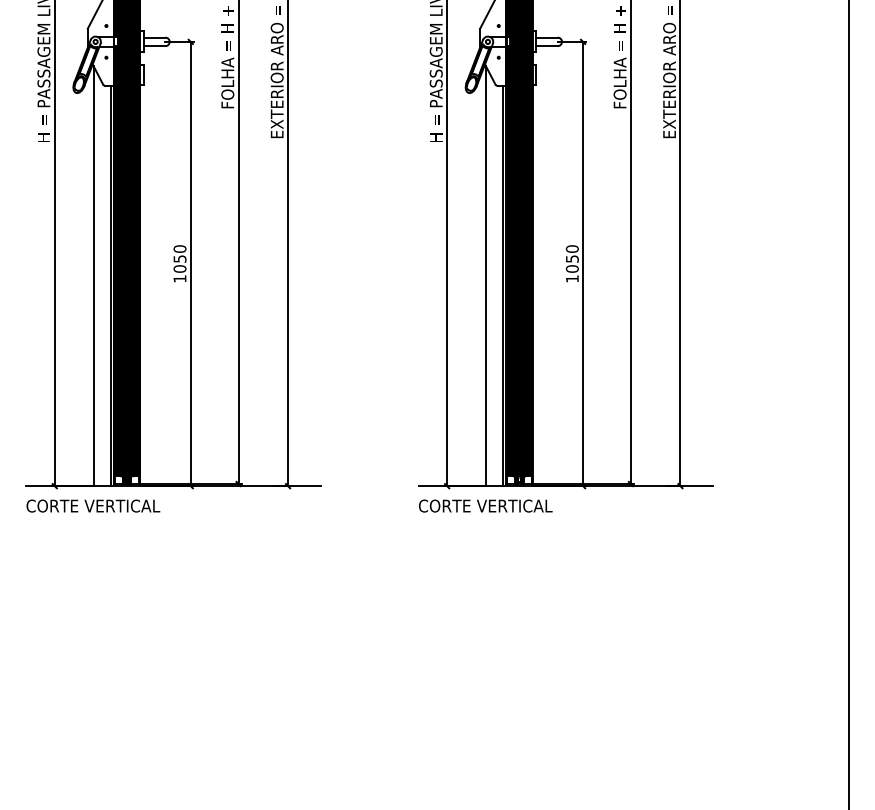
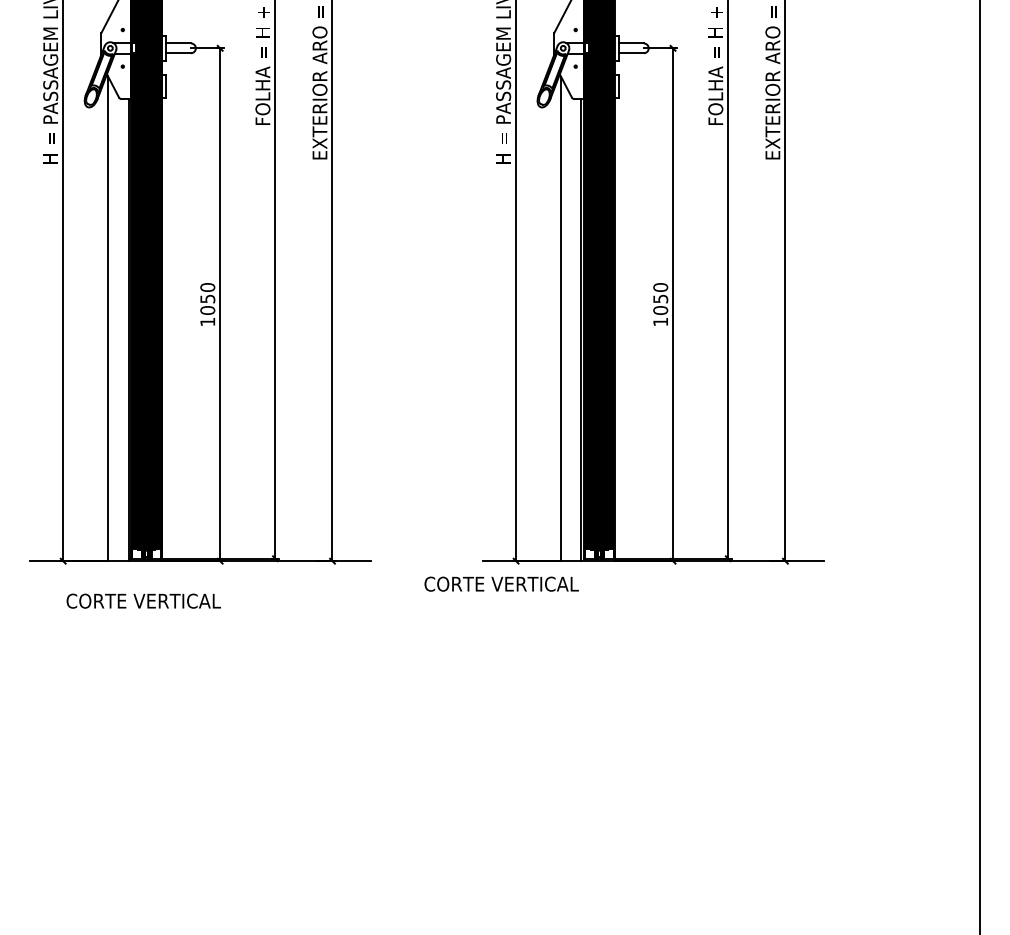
text: (93, 505) -> (143, 600), moved
text: (485, 505) -> (501, 583), moved

